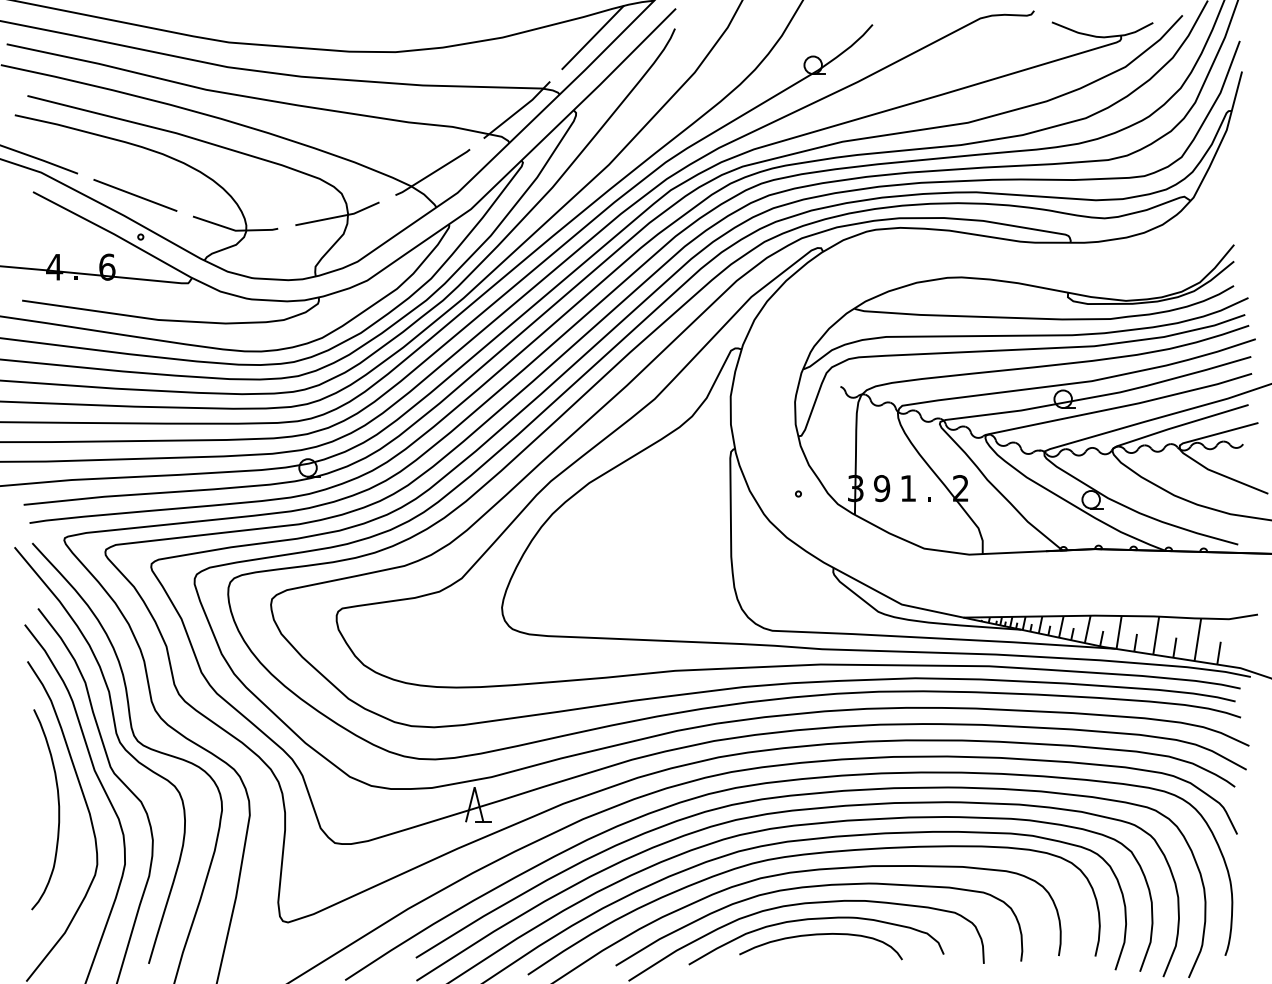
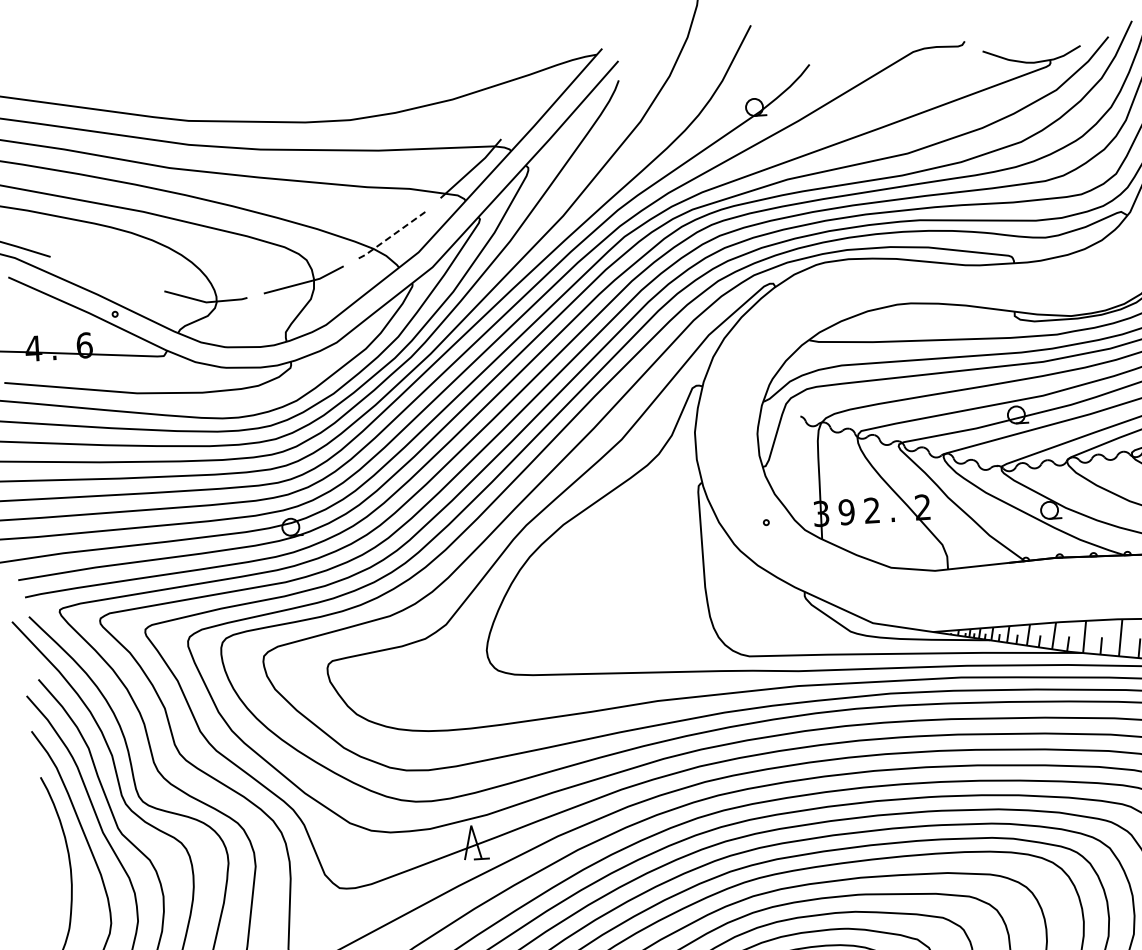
line: (592, 37) -> (539, 93), removed
line: (433, 172) -> (394, 234), solid -> dashed
line: (135, 194) -> (107, 273), removed
text: (907, 488) -> (871, 510), 1 -> 2

